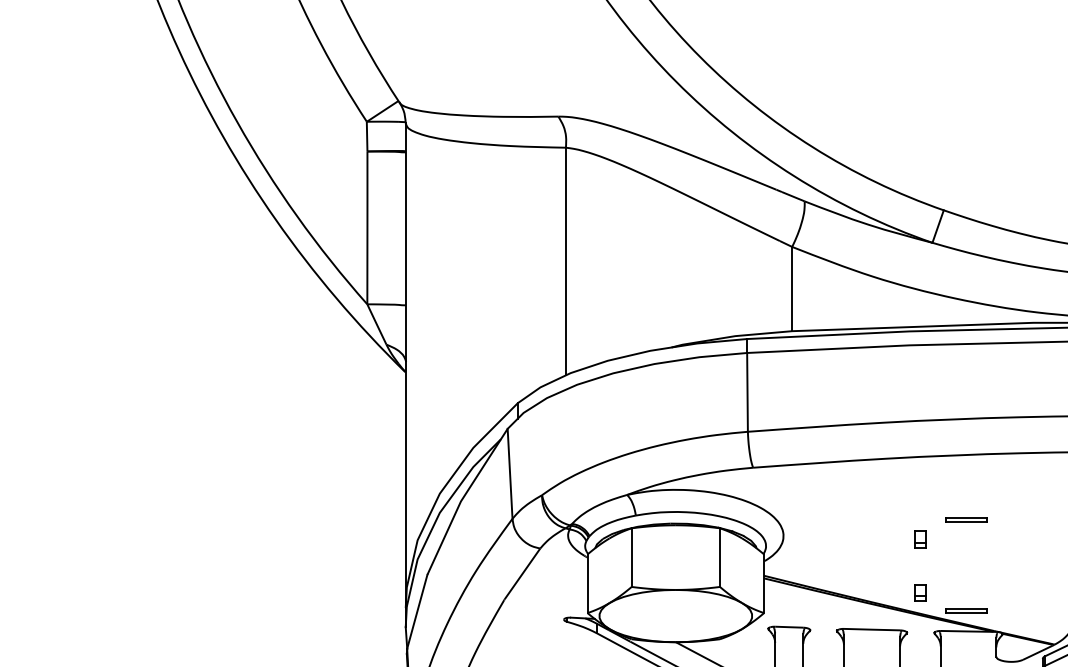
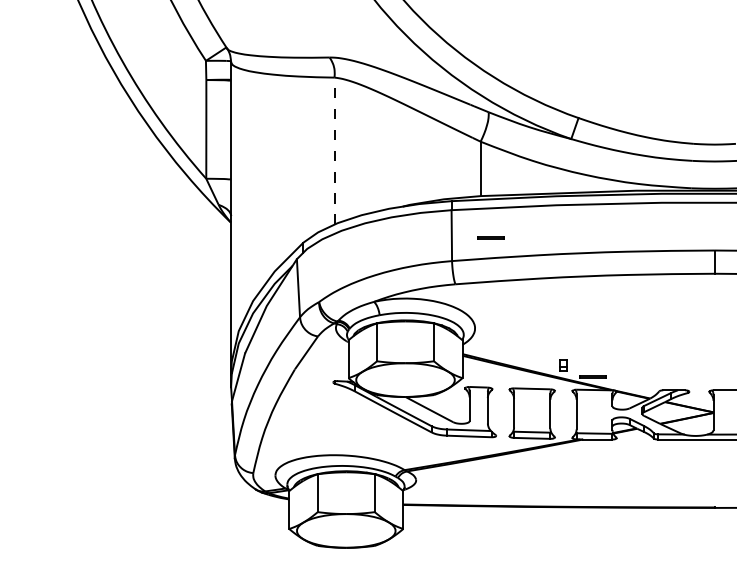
line: (565, 262) -> (334, 151), solid -> dashed
line: (965, 519) -> (490, 237), moved
part: (920, 539) -> (563, 330), removed

